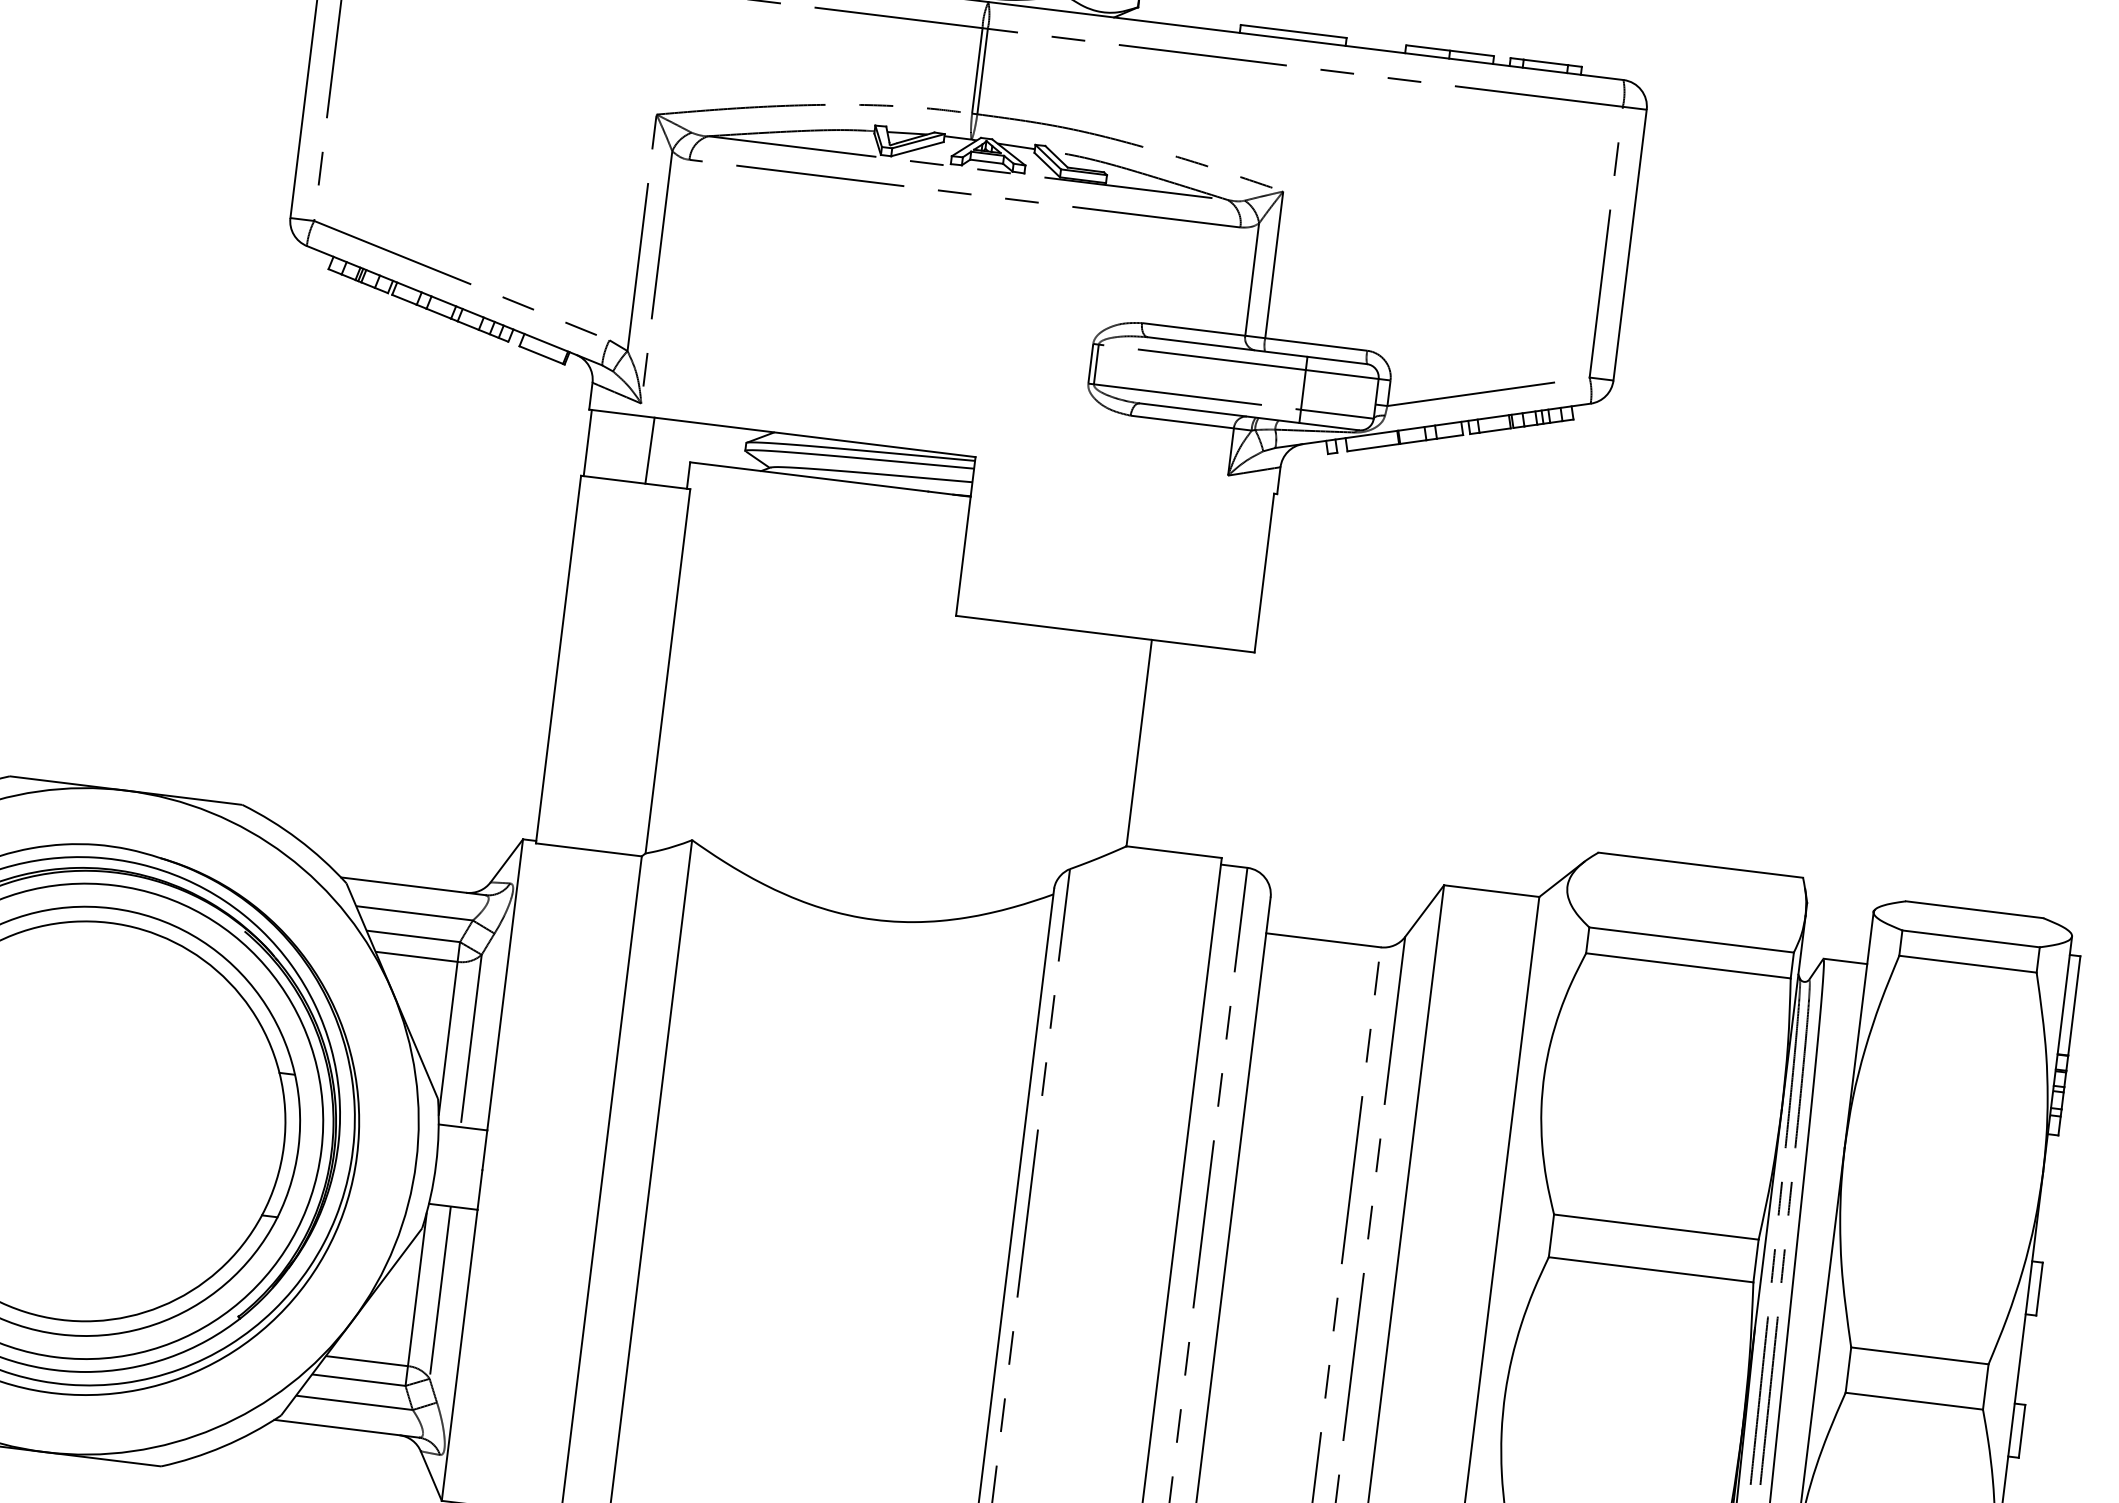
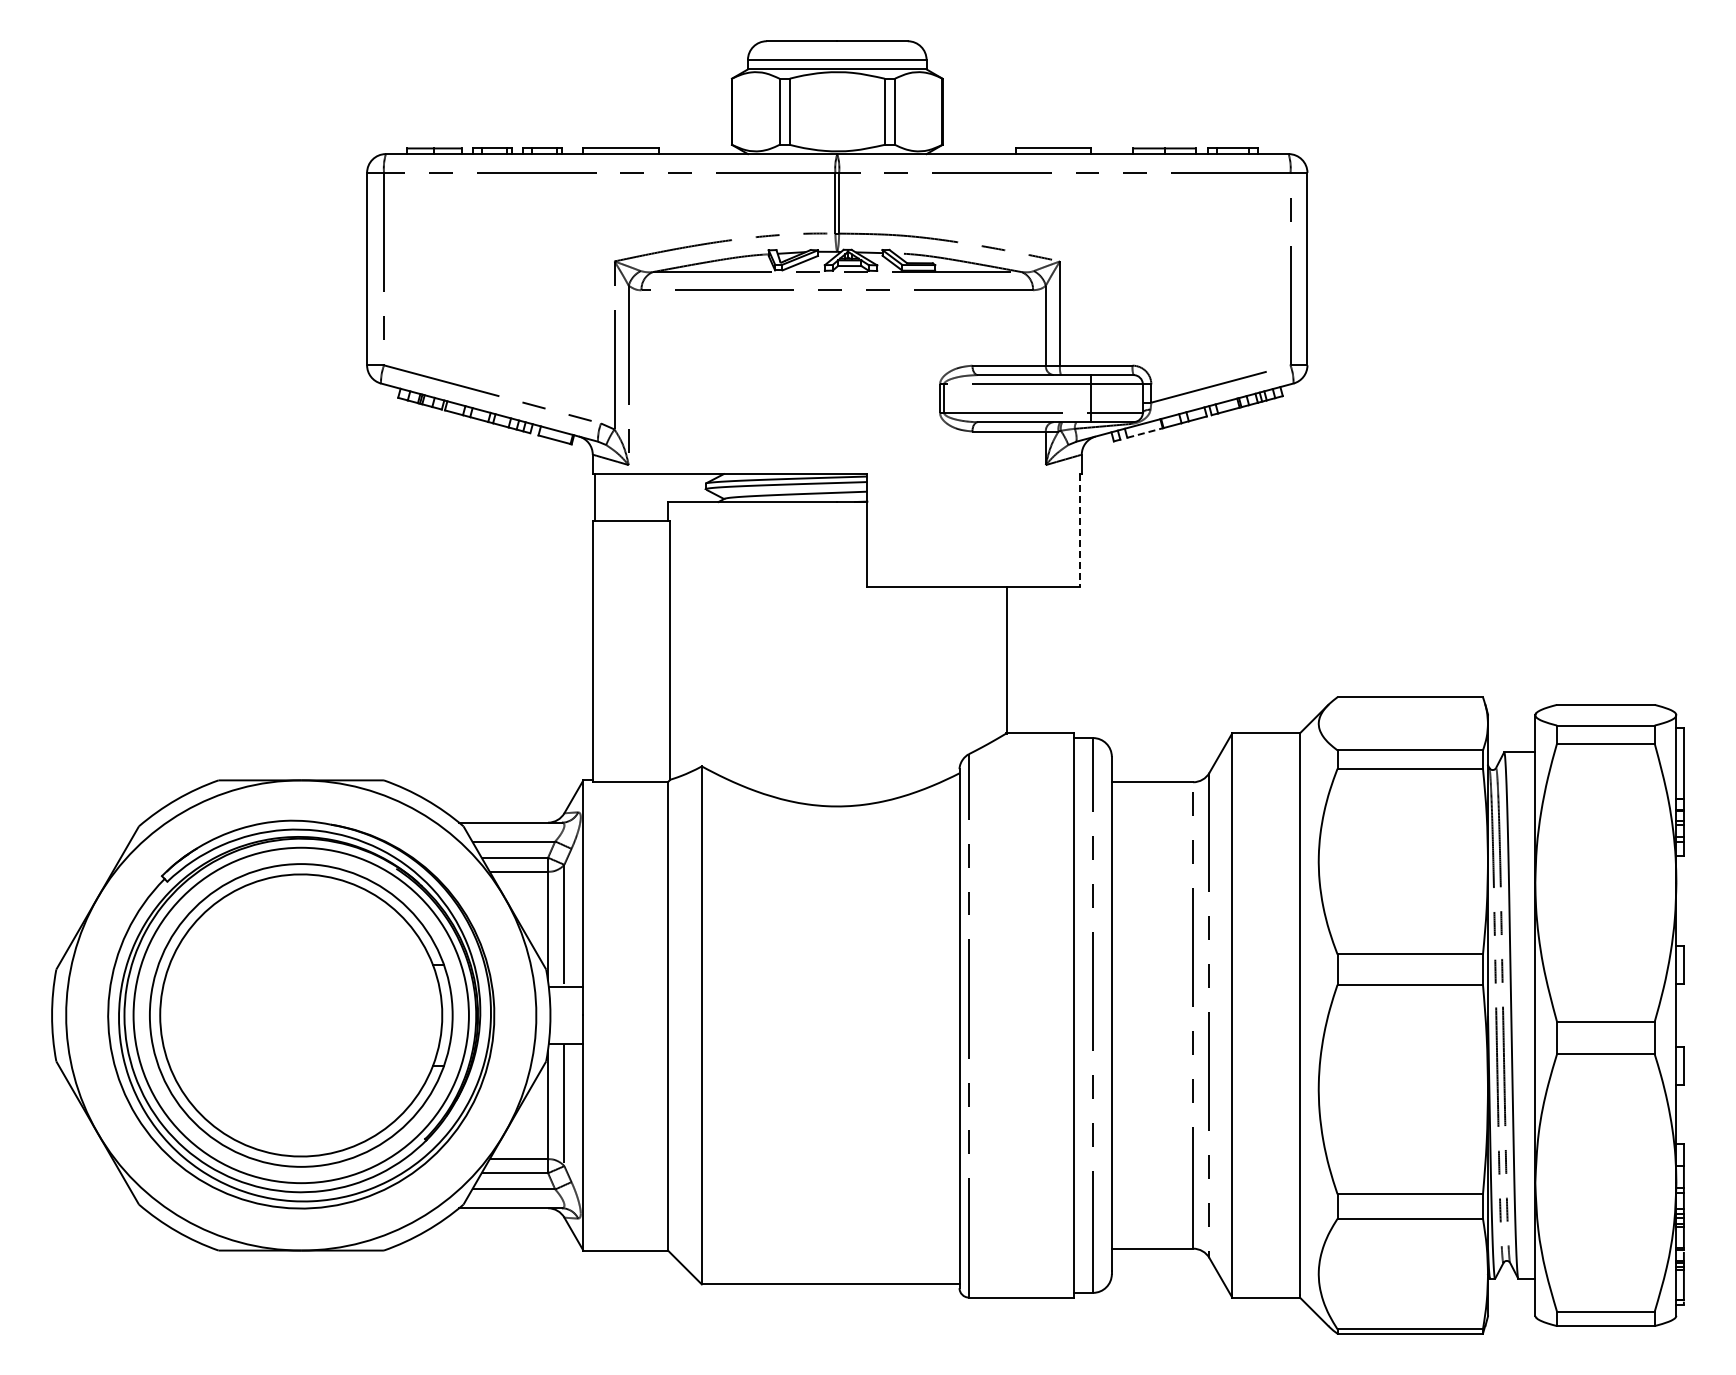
line: (1374, 447) -> (1145, 432), solid -> dashed
line: (649, 449) -> (638, 496), removed
line: (1264, 573) -> (1079, 530), solid -> dashed

